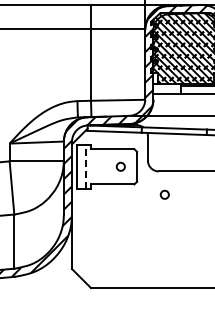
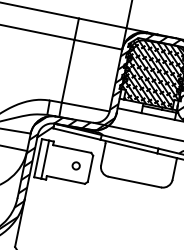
line: (85, 166) -> (45, 159), dashed -> solid
circle: (164, 194) -> (109, 198), removed

